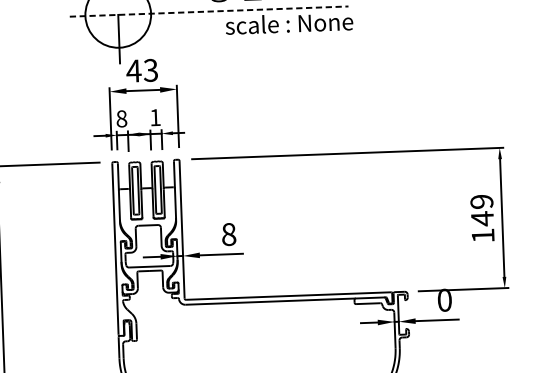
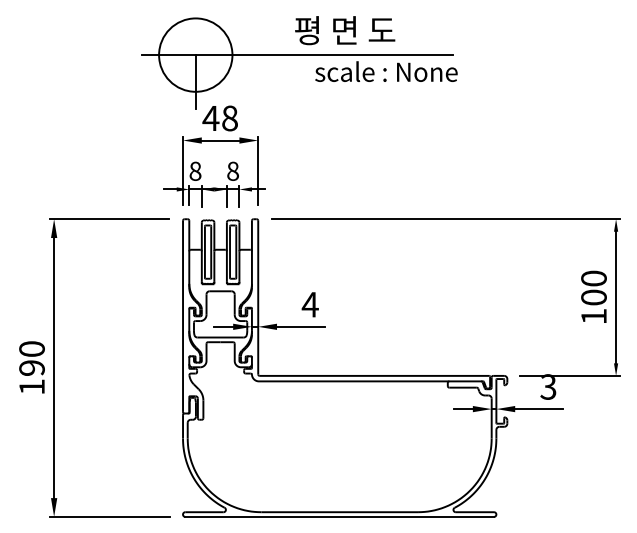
line: (209, 11) -> (297, 55), dashed -> solid
text: (150, 70) -> (229, 118), 43 -> 48
text: (154, 116) -> (232, 170), 1 -> 8
text: (481, 210) -> (593, 288), 149 -> 100
text: (228, 234) -> (309, 304), 8 -> 4
text: (444, 299) -> (548, 386), 0 -> 3

